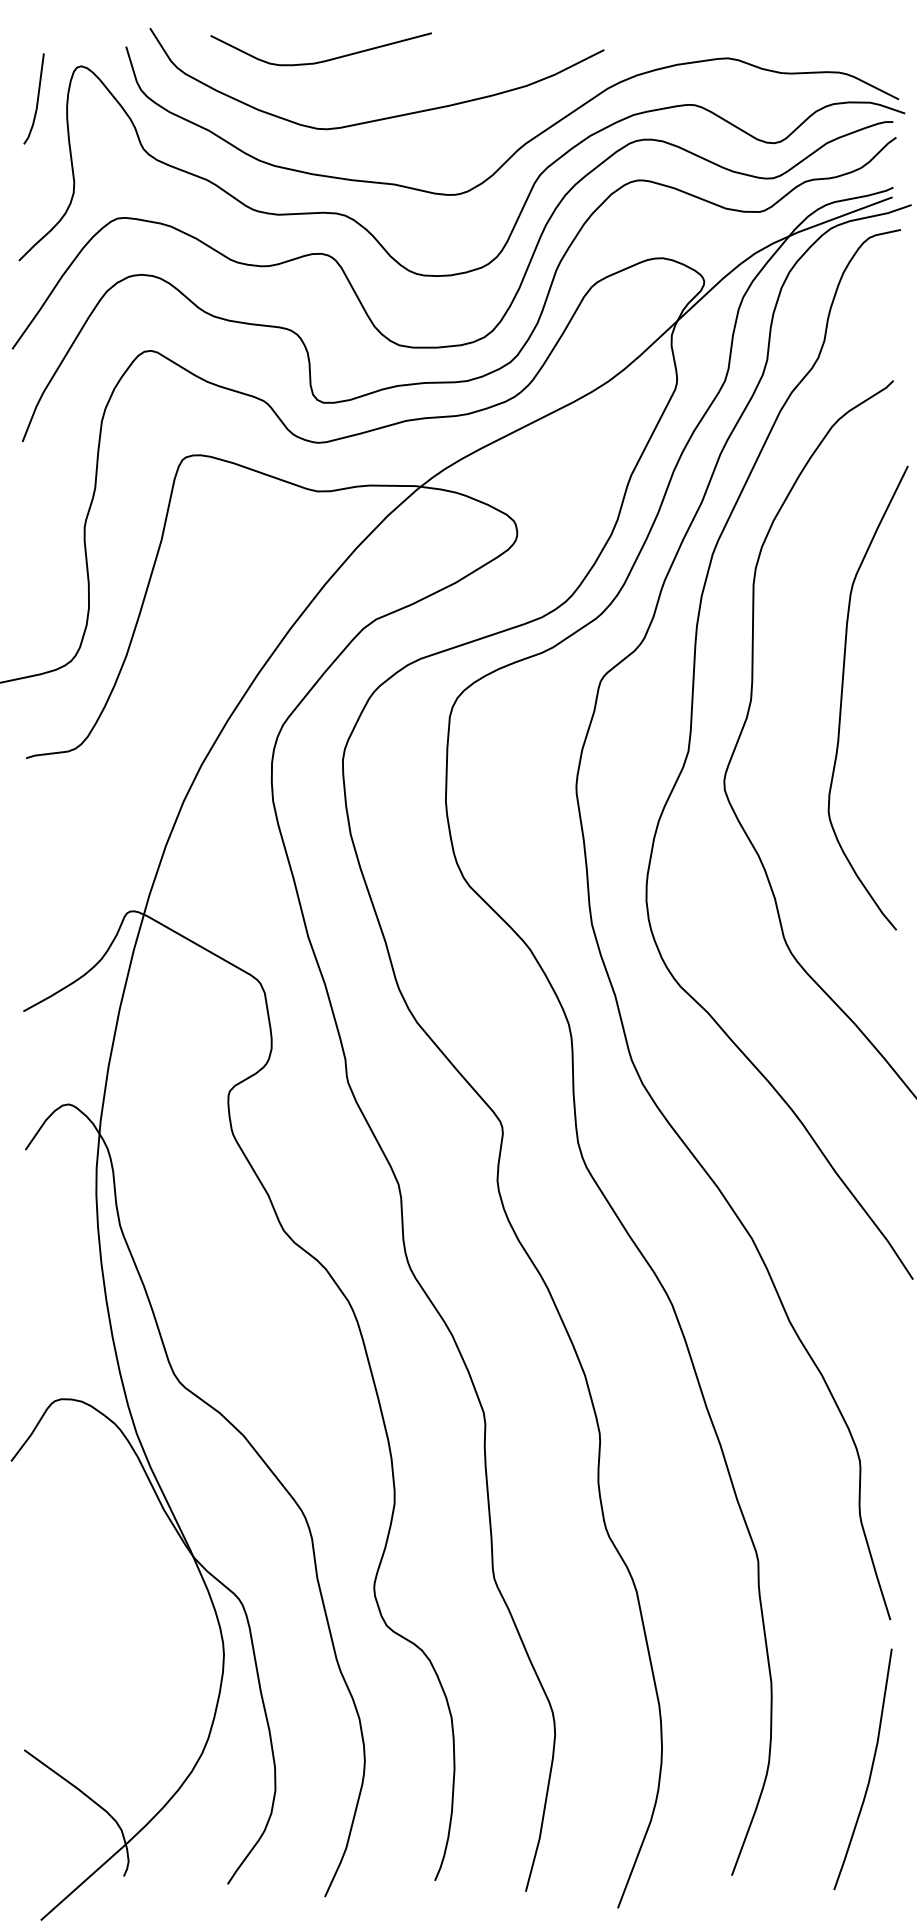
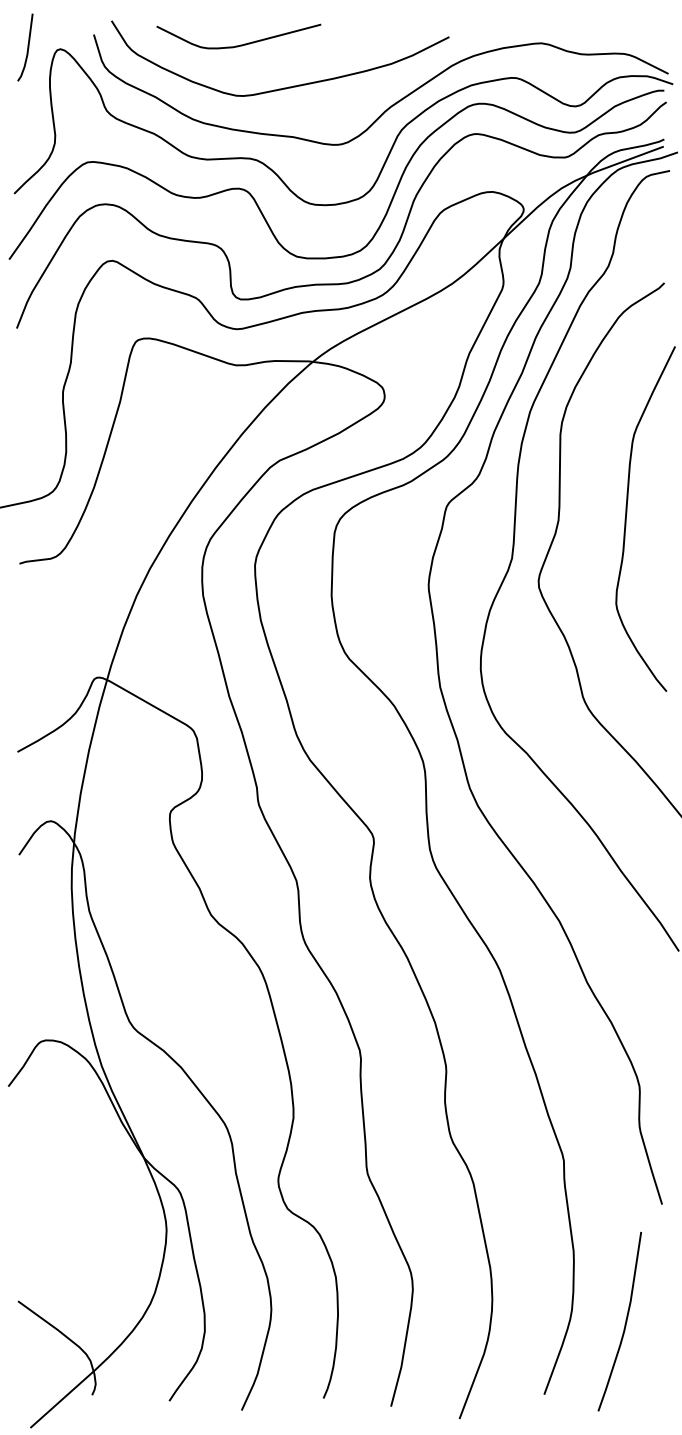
line: (36, 98) -> (27, 47), moved
curve: (869, 1773) -> (624, 1324), moved

